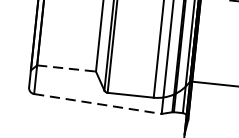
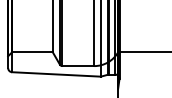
line: (66, 68) -> (32, 52), dashed -> solid
line: (99, 104) -> (57, 74), dashed -> solid

